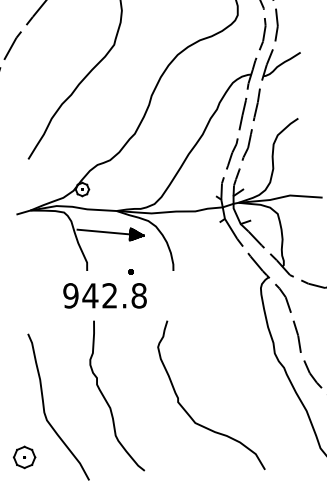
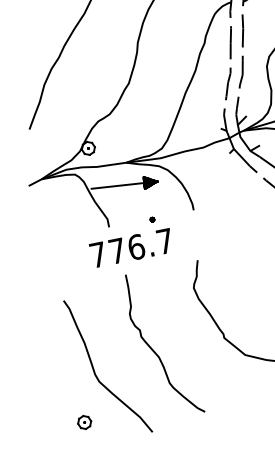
text: (104, 295) -> (131, 247), 942.8 -> 776.7
part: (24, 457) -> (84, 422), size x0.62

